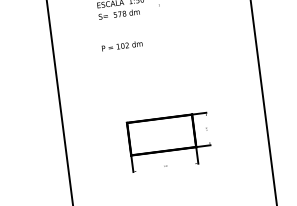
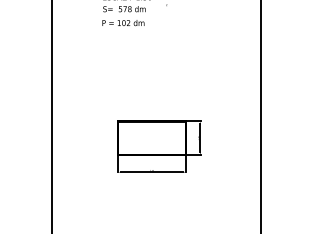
text: (122, 46) -> (123, 23), moved
line: (208, 129) -> (200, 138), added
line: (165, 167) -> (151, 172), added

